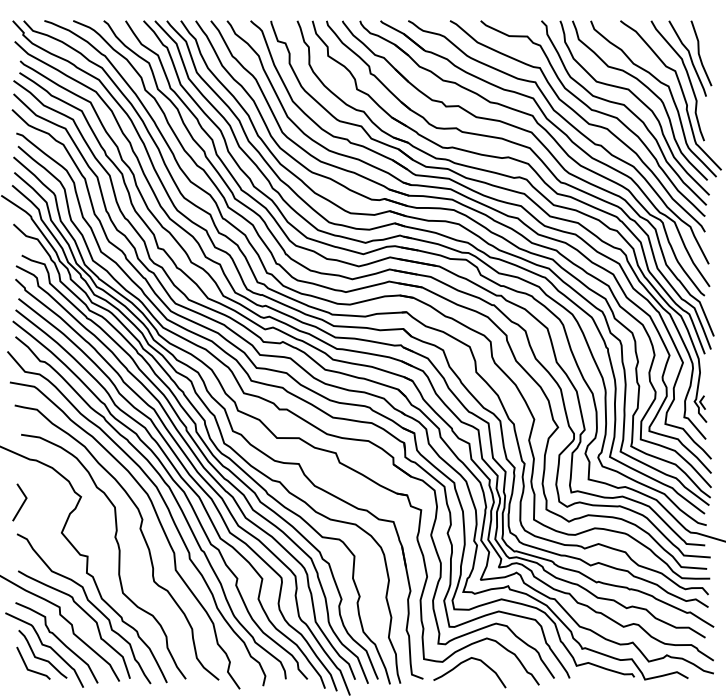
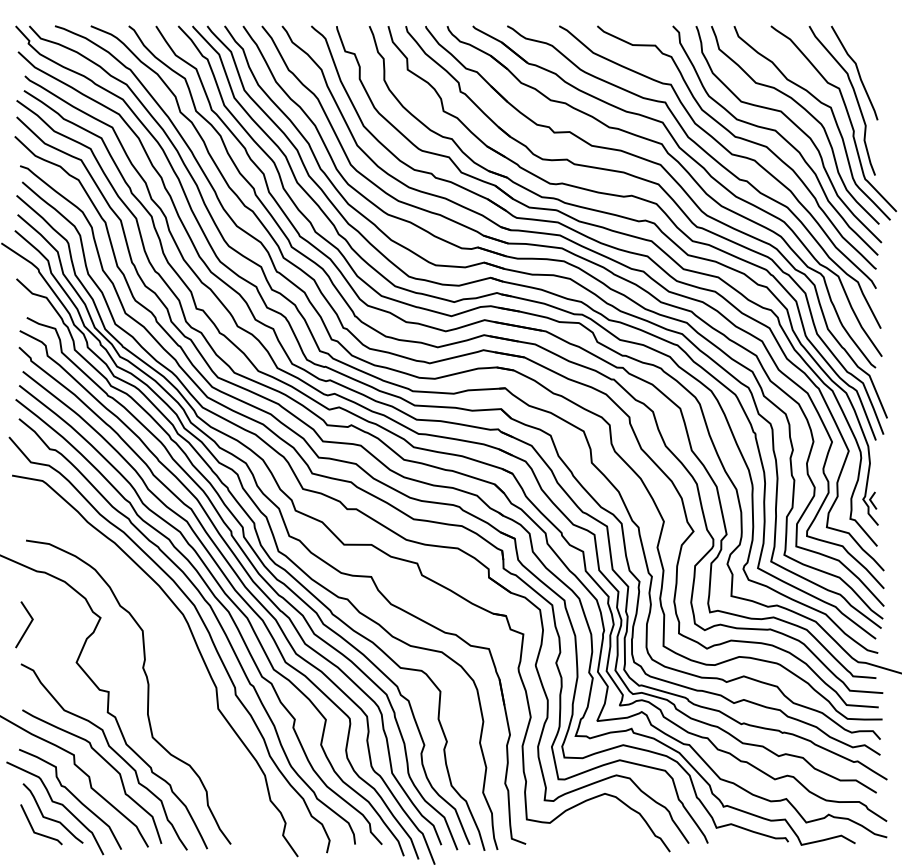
curve: (699, 53) -> (869, 66), removed
curve: (141, 533) -> (175, 663), removed
curve: (464, 662) -> (577, 823), removed

